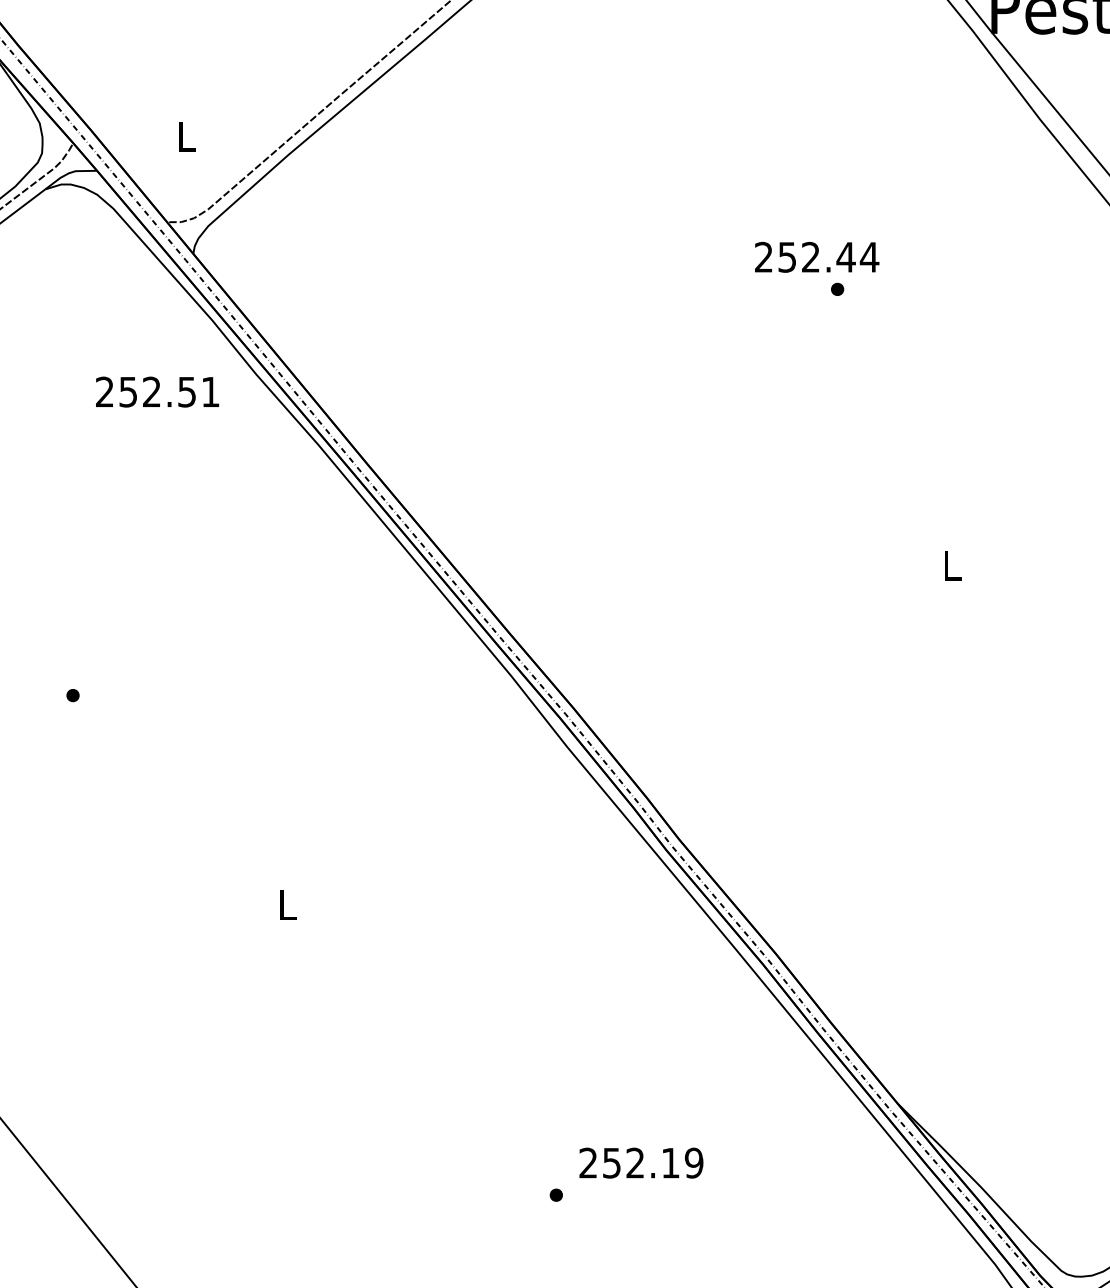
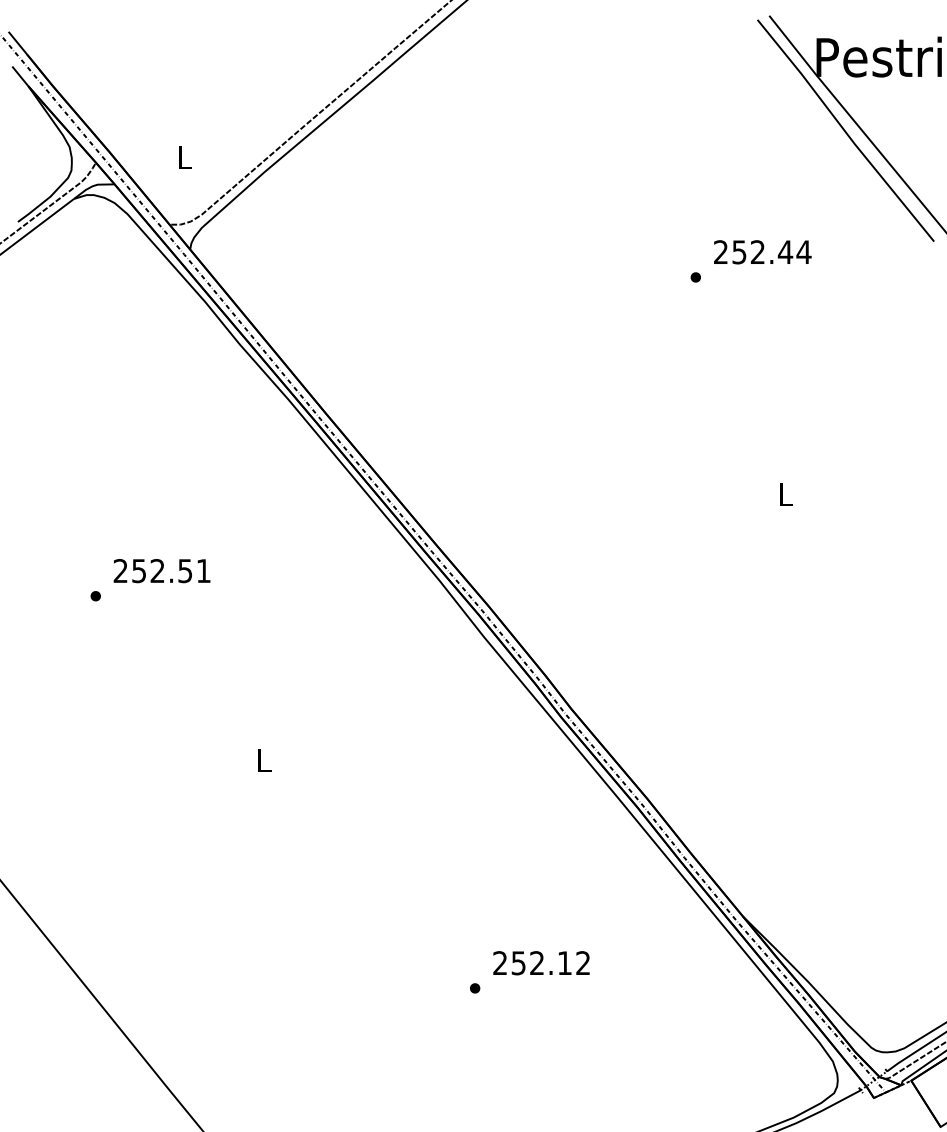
text: (816, 257) -> (762, 252), moved
text: (156, 392) -> (161, 571), moved
text: (694, 1163) -> (583, 963), 252.19 -> 252.12

